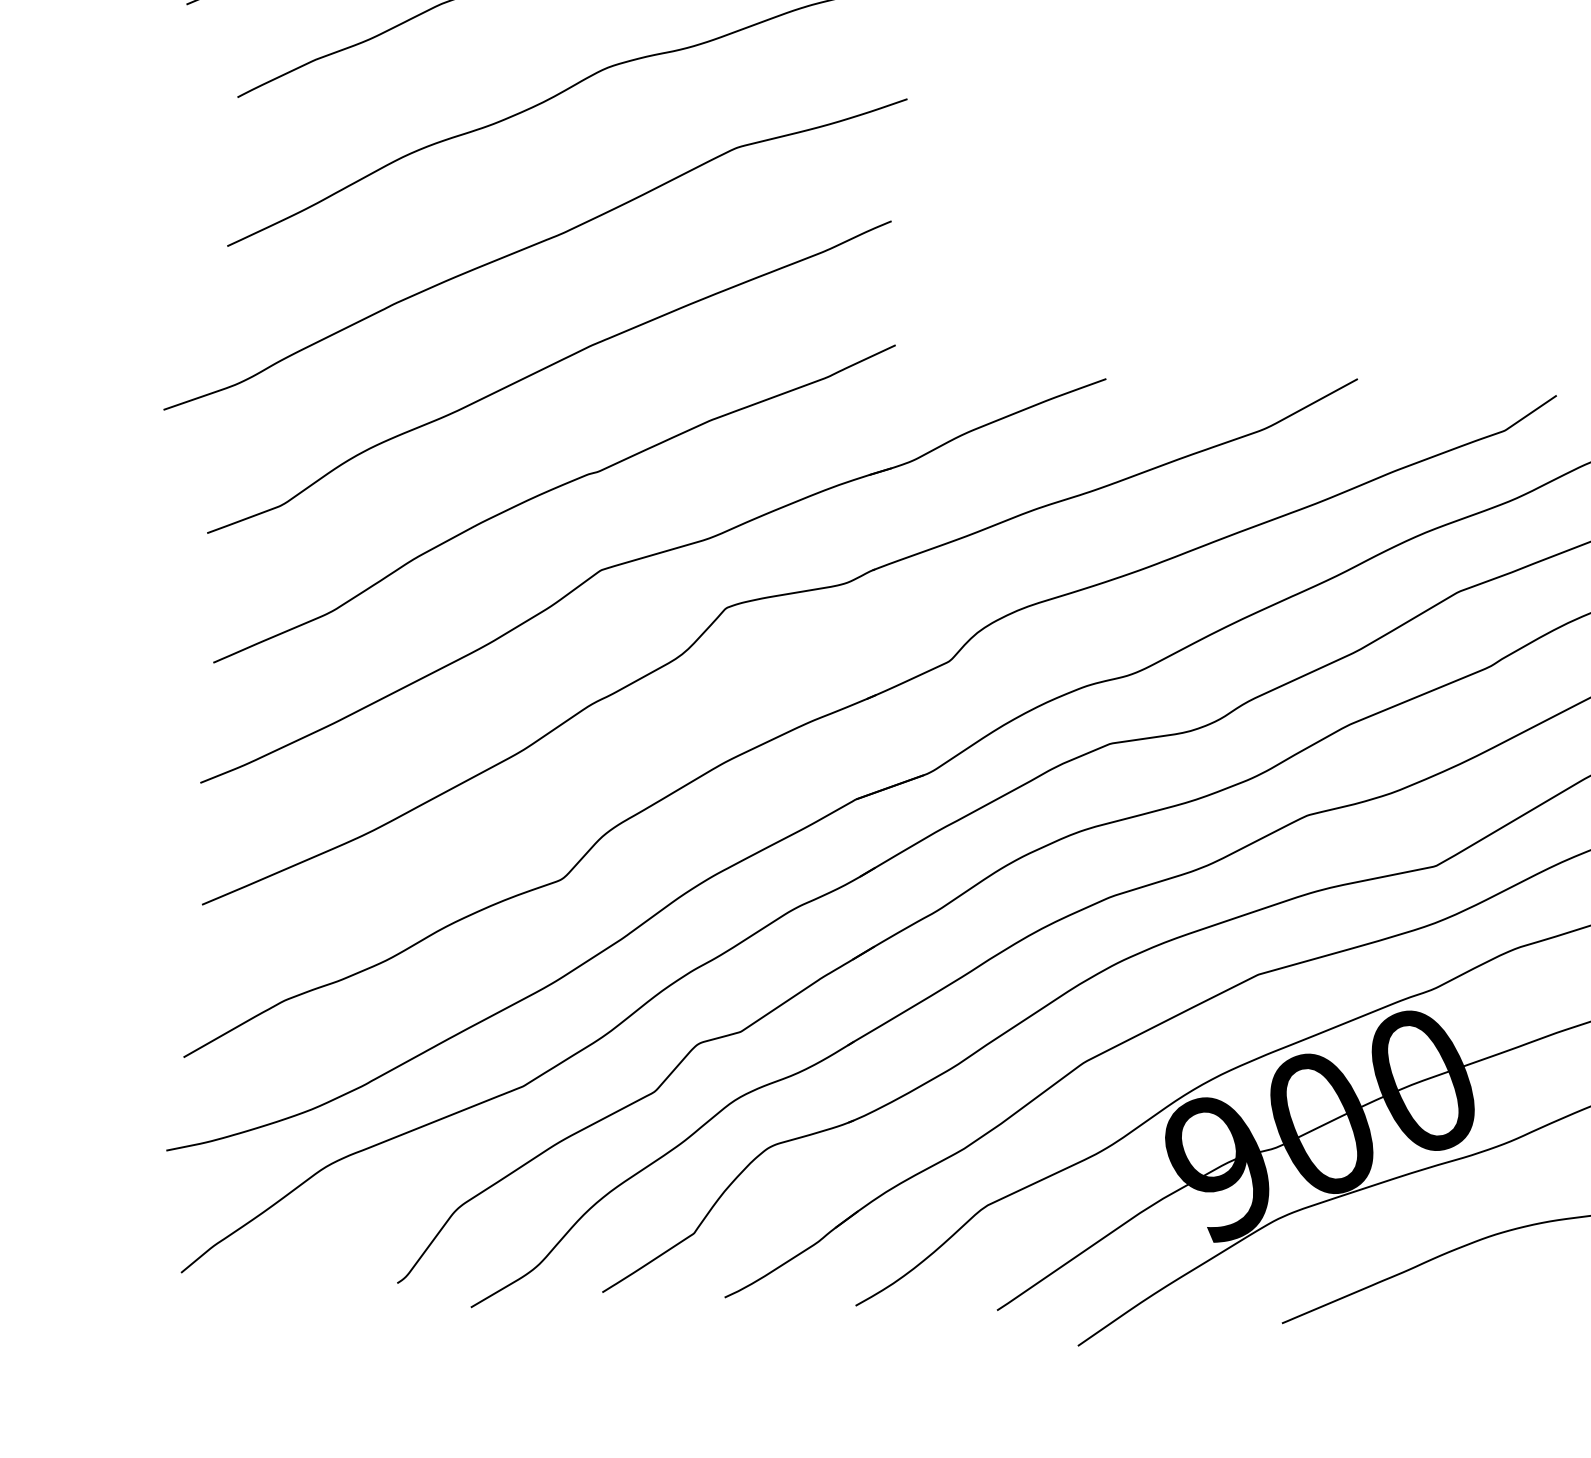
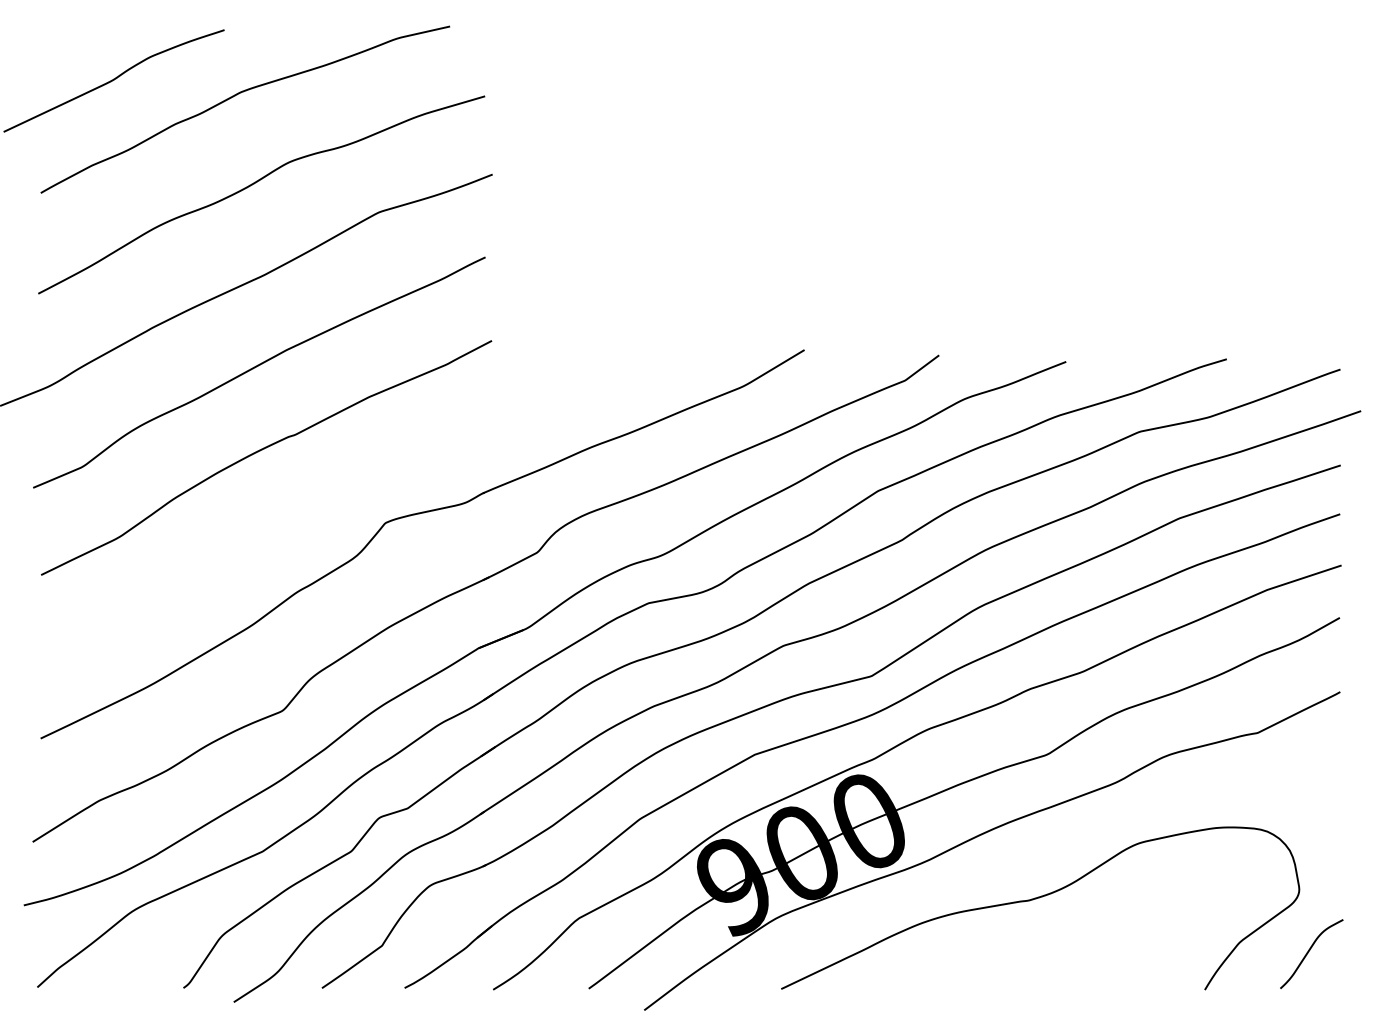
part: (648, 557) -> (331, 491), removed

